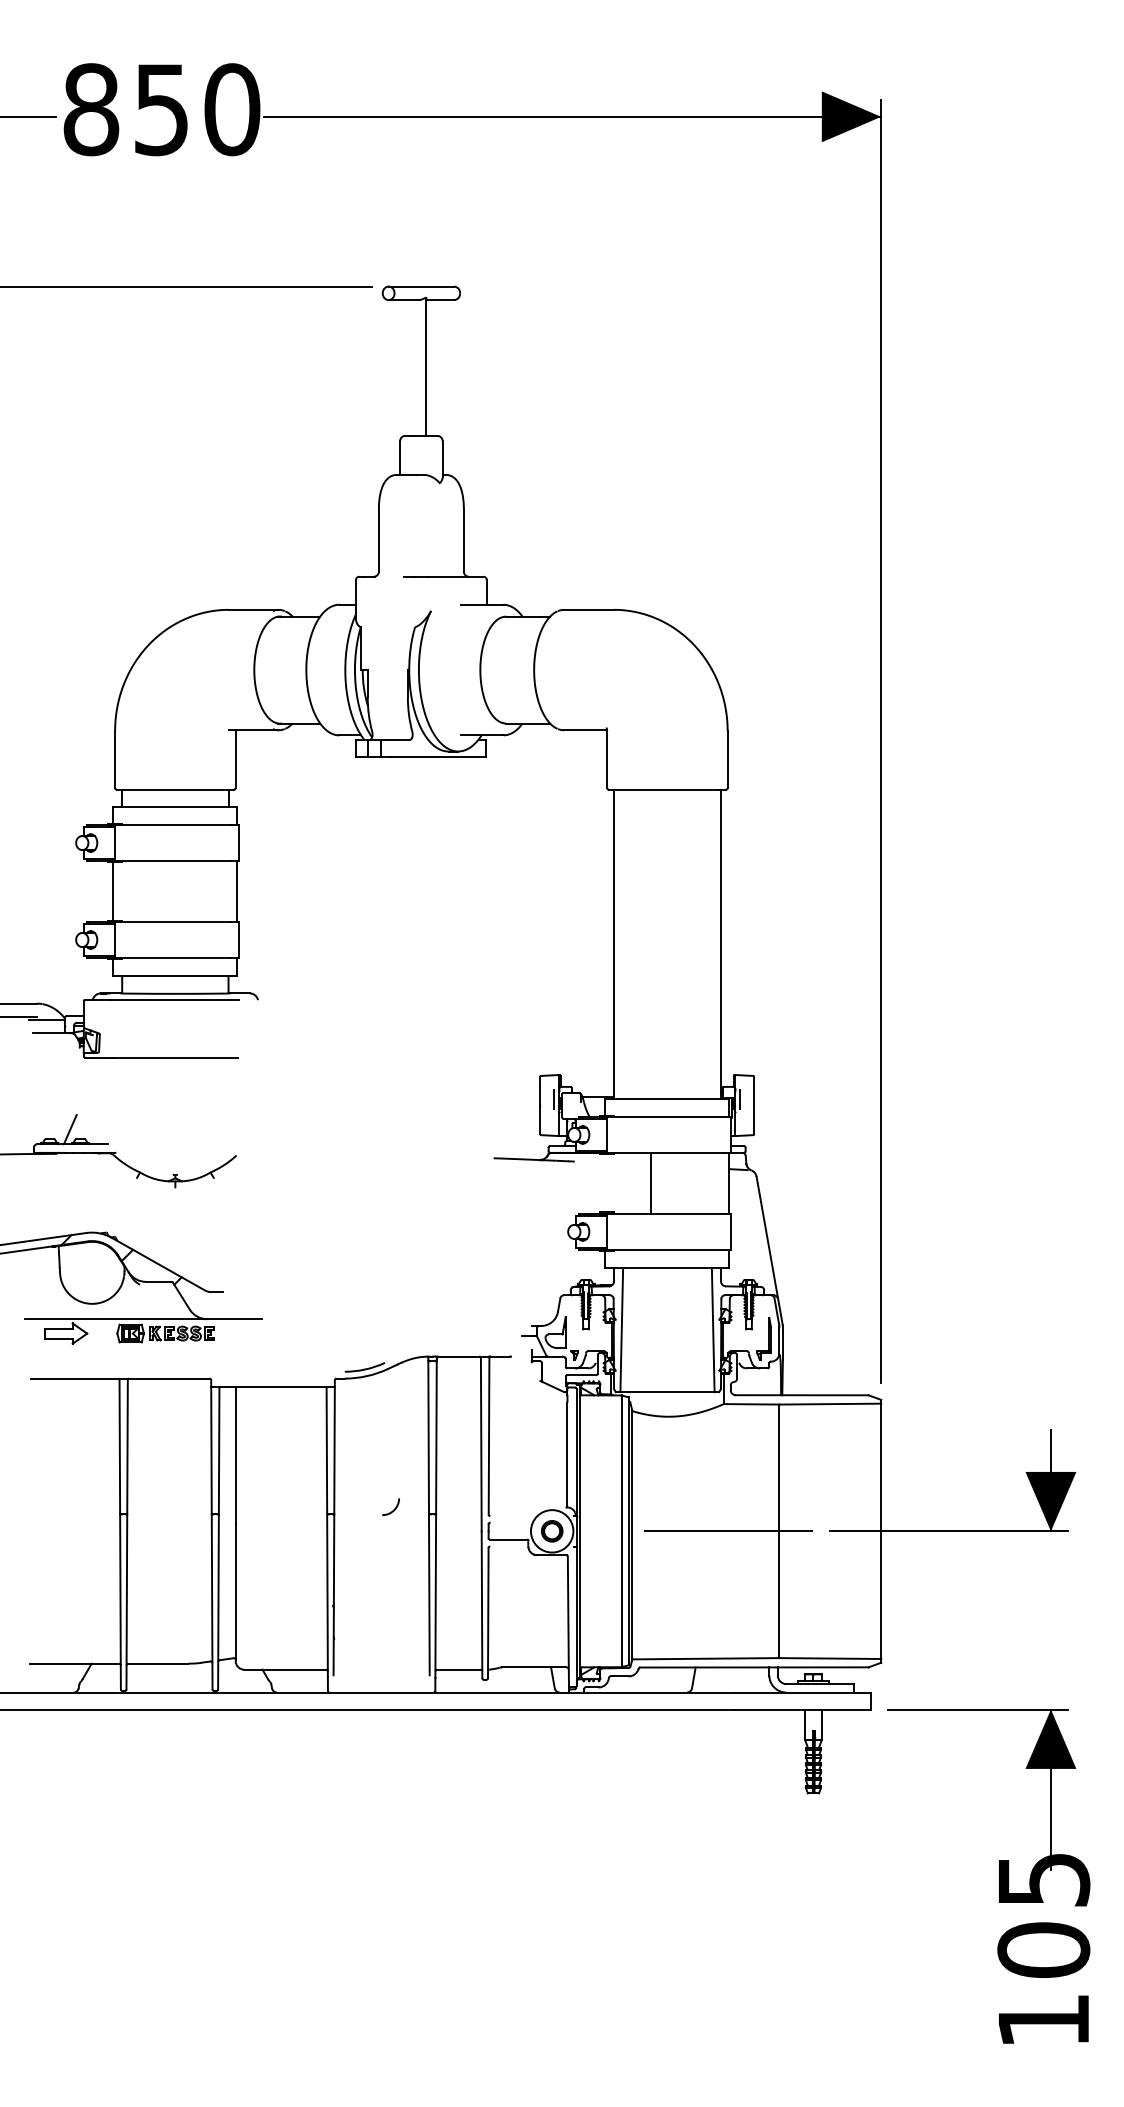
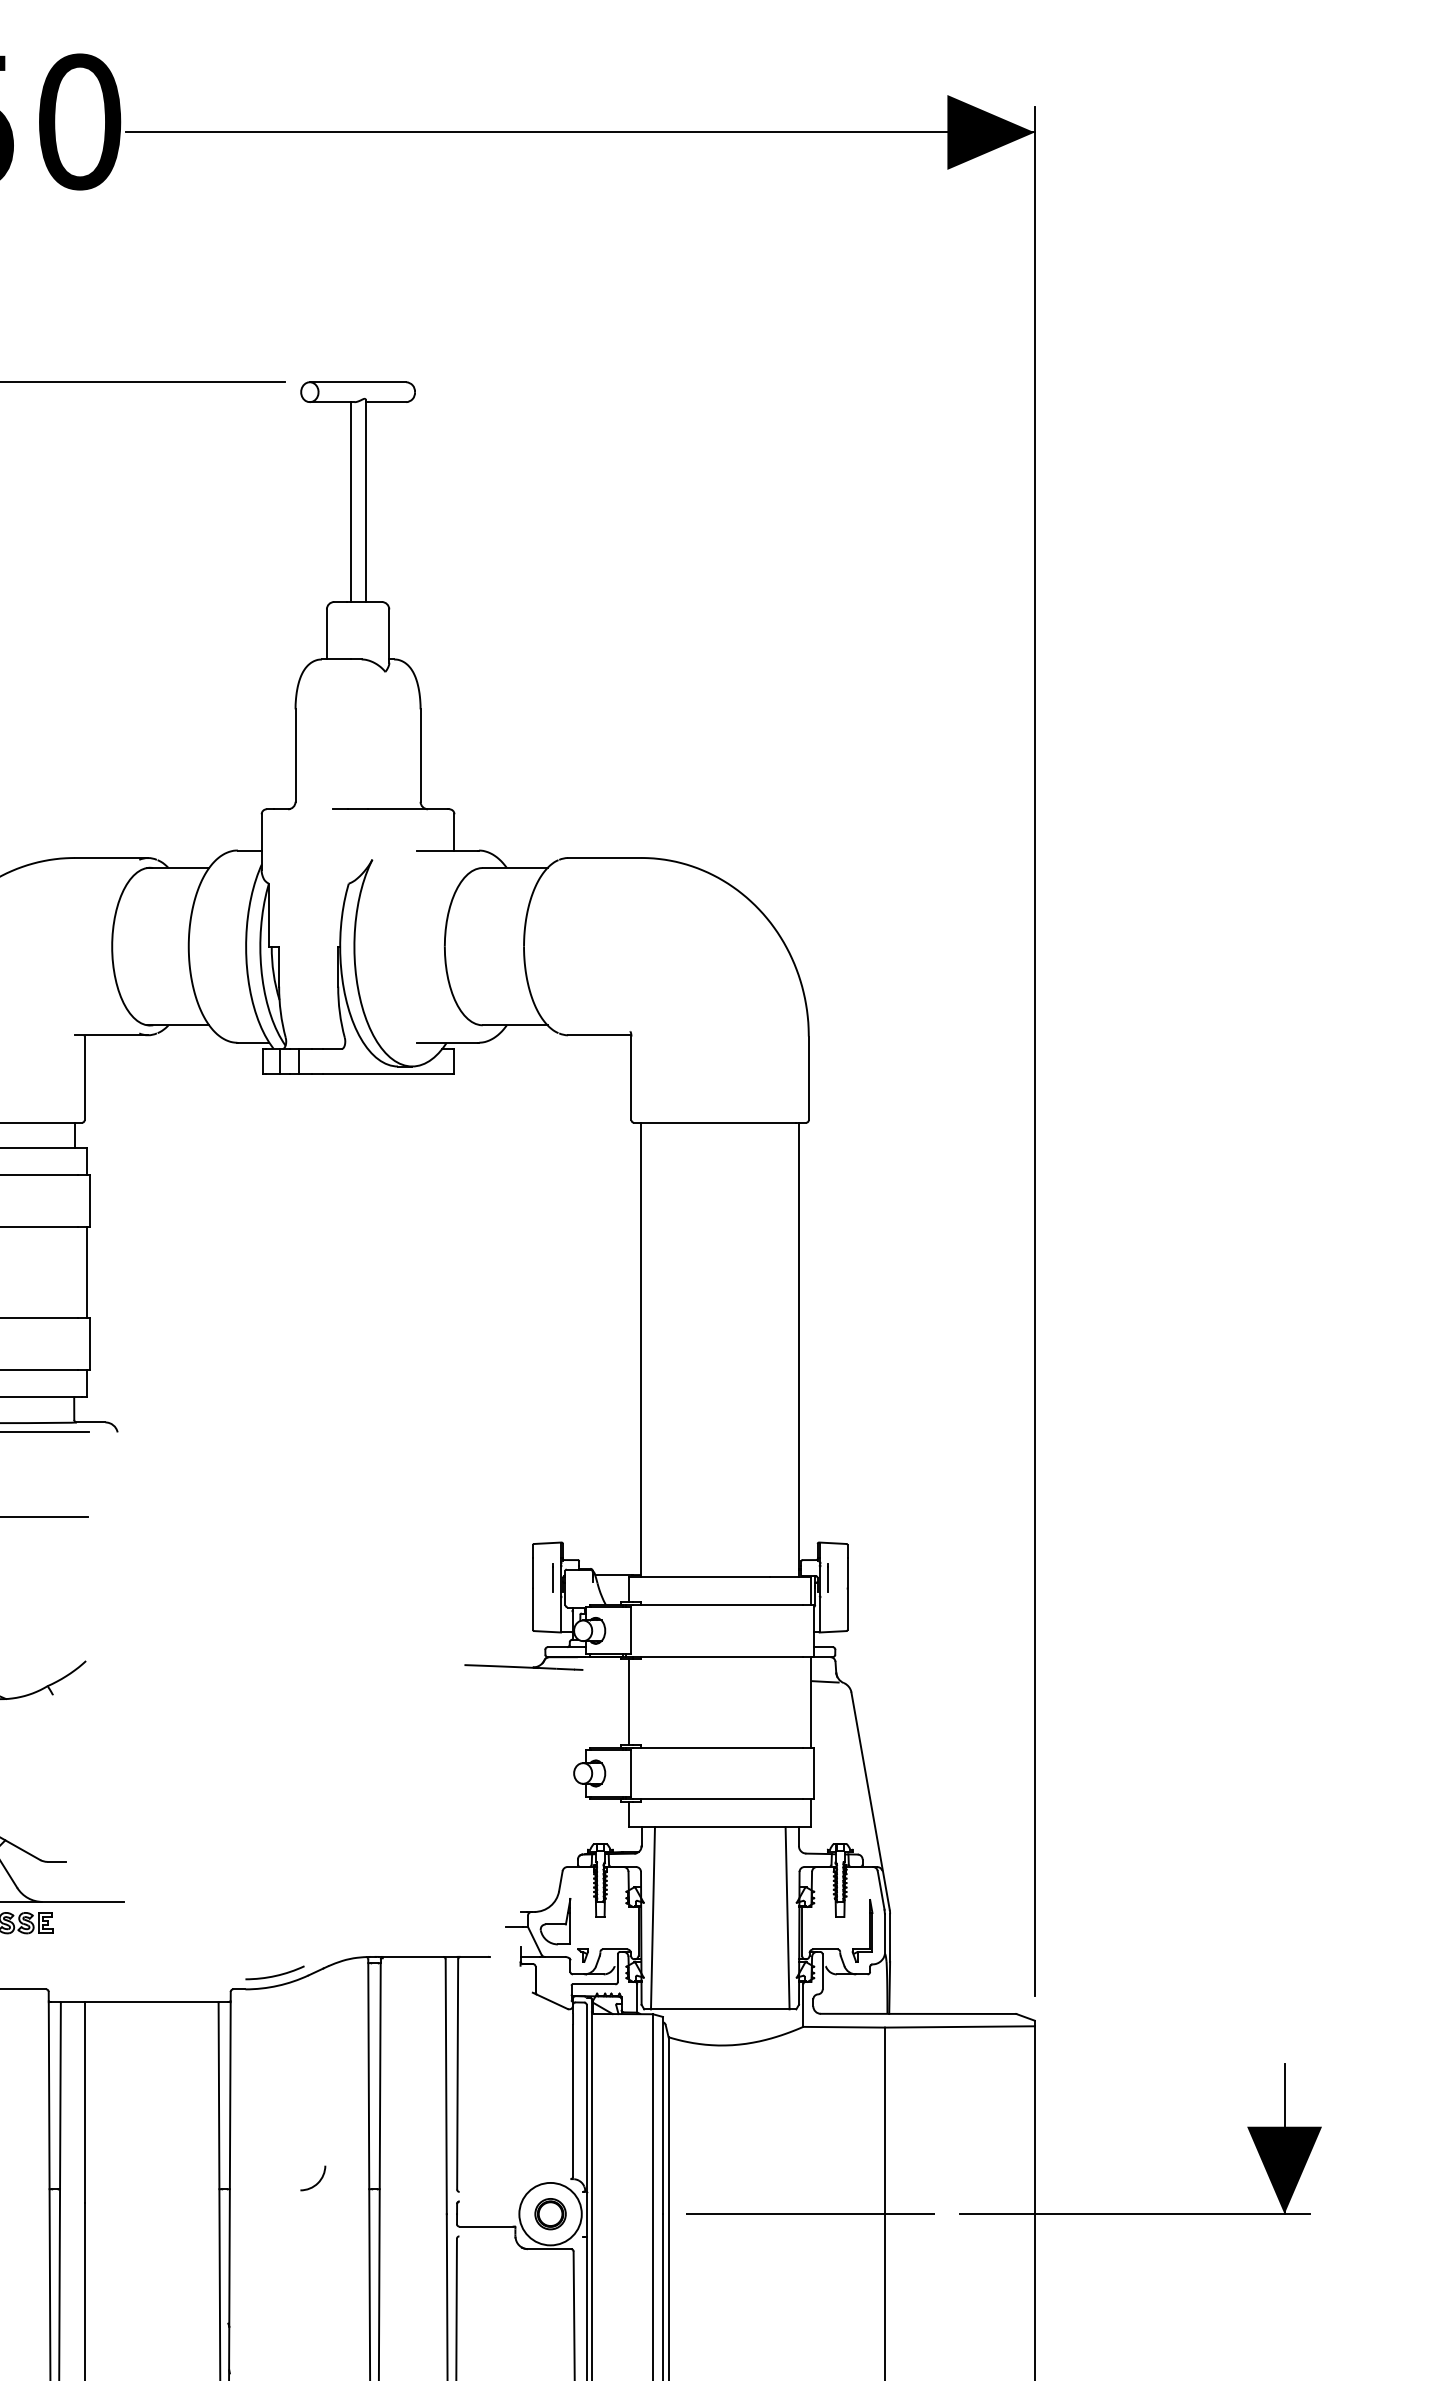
line: (416, 367) -> (350, 501), added
line: (651, 1183) -> (629, 1702), moved

